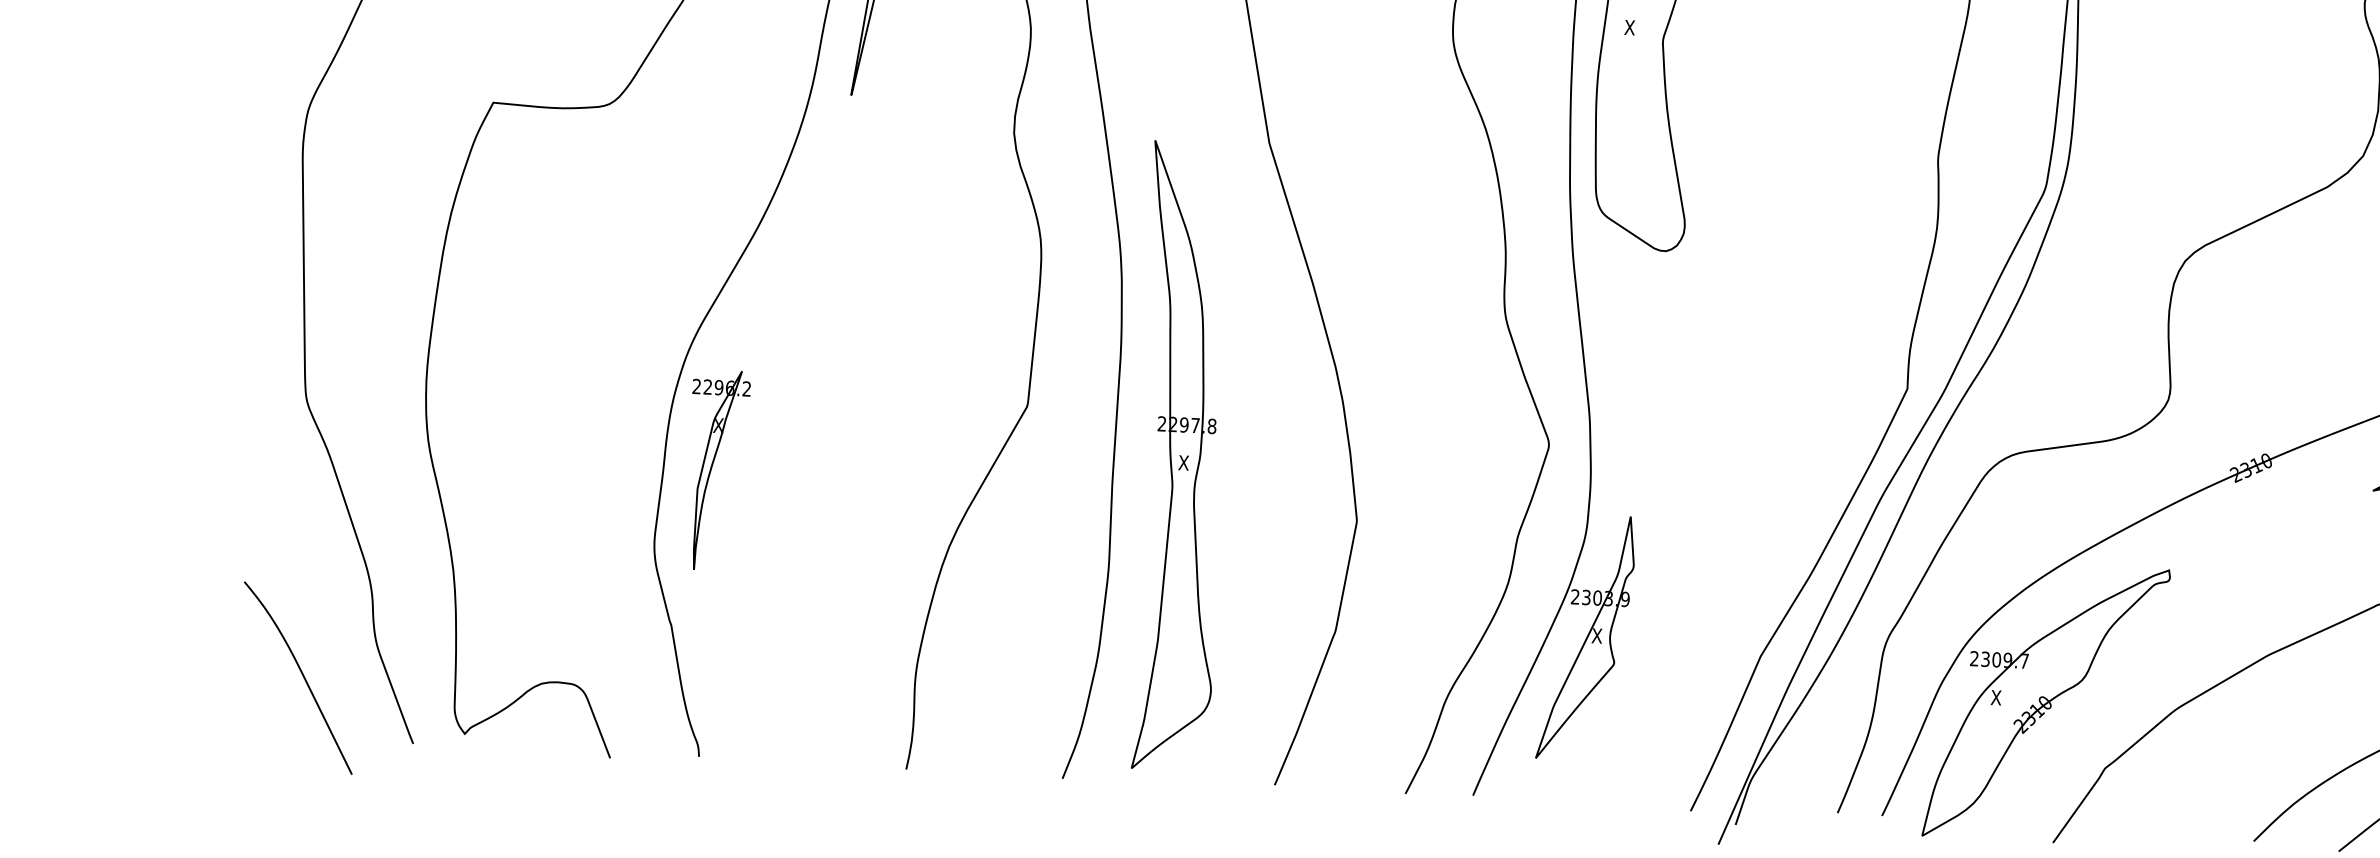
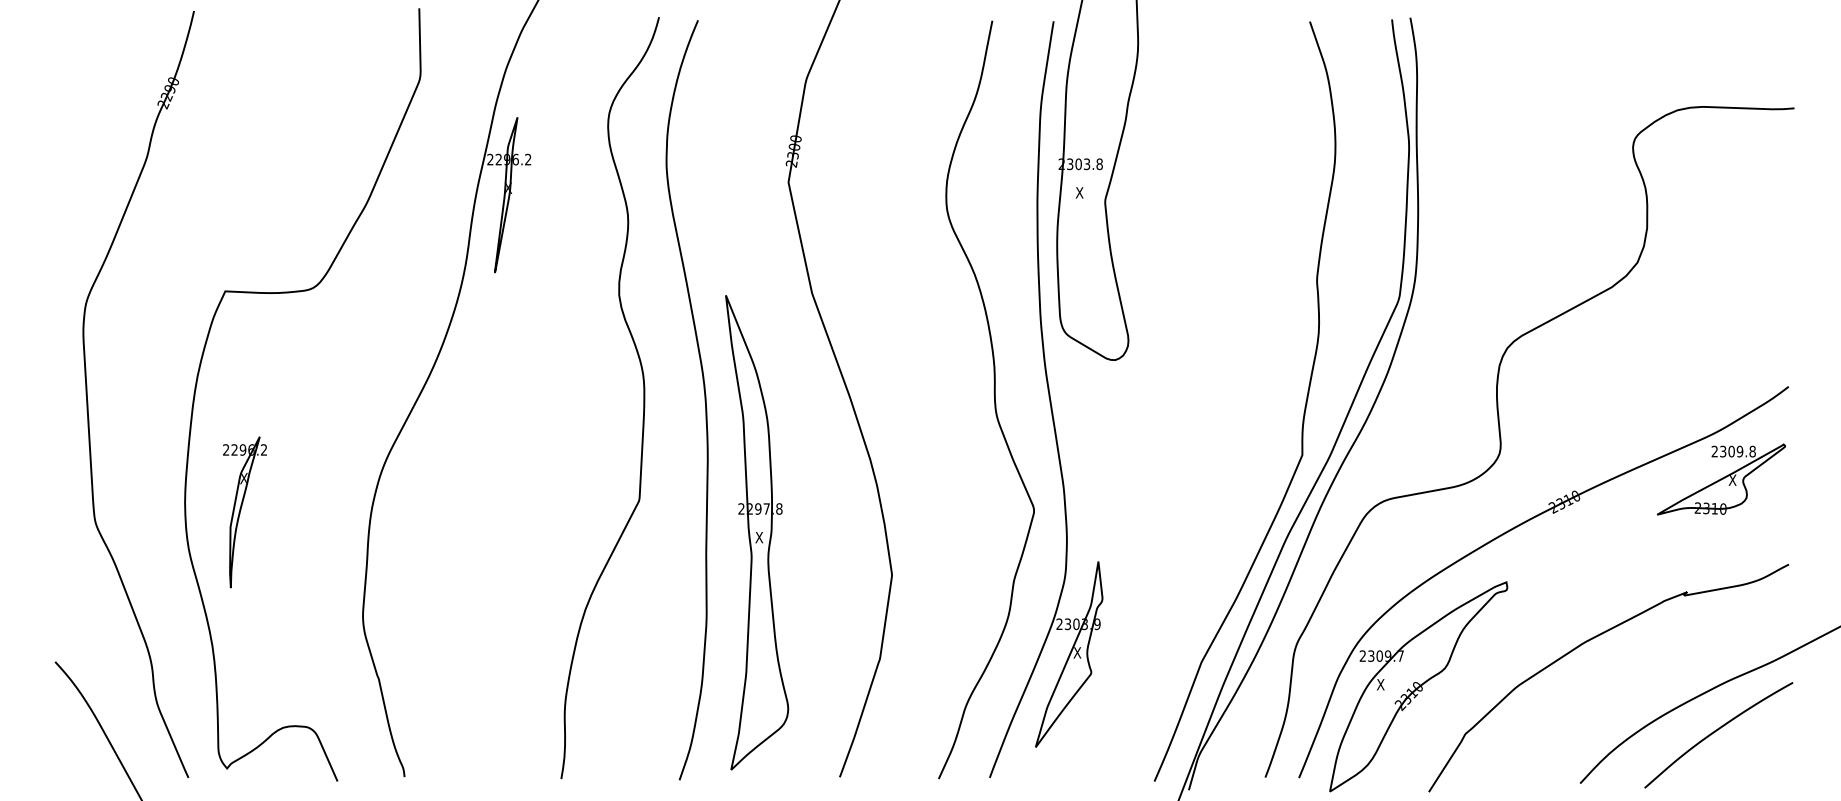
part: (716, 470) -> (244, 512), moved

